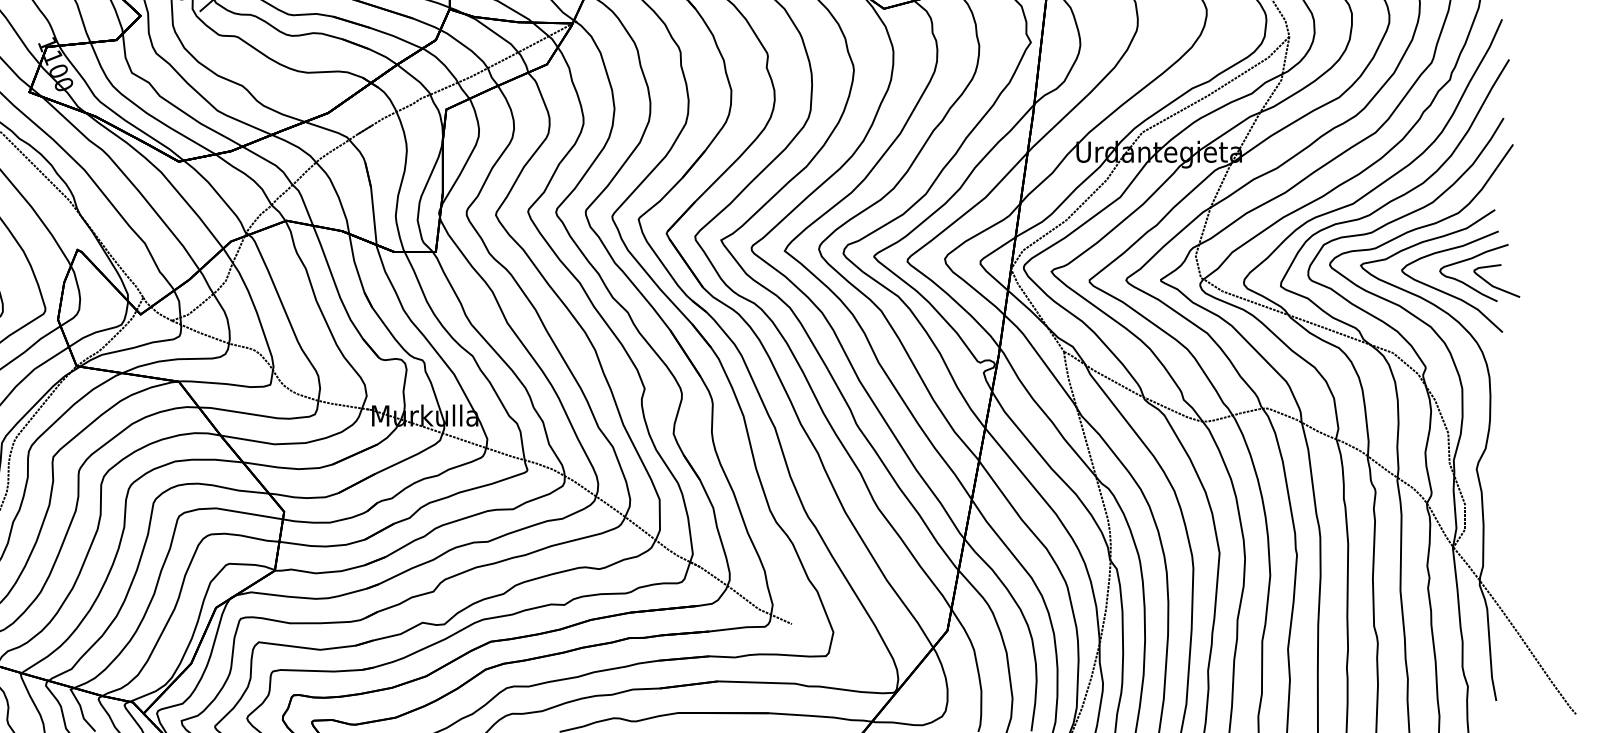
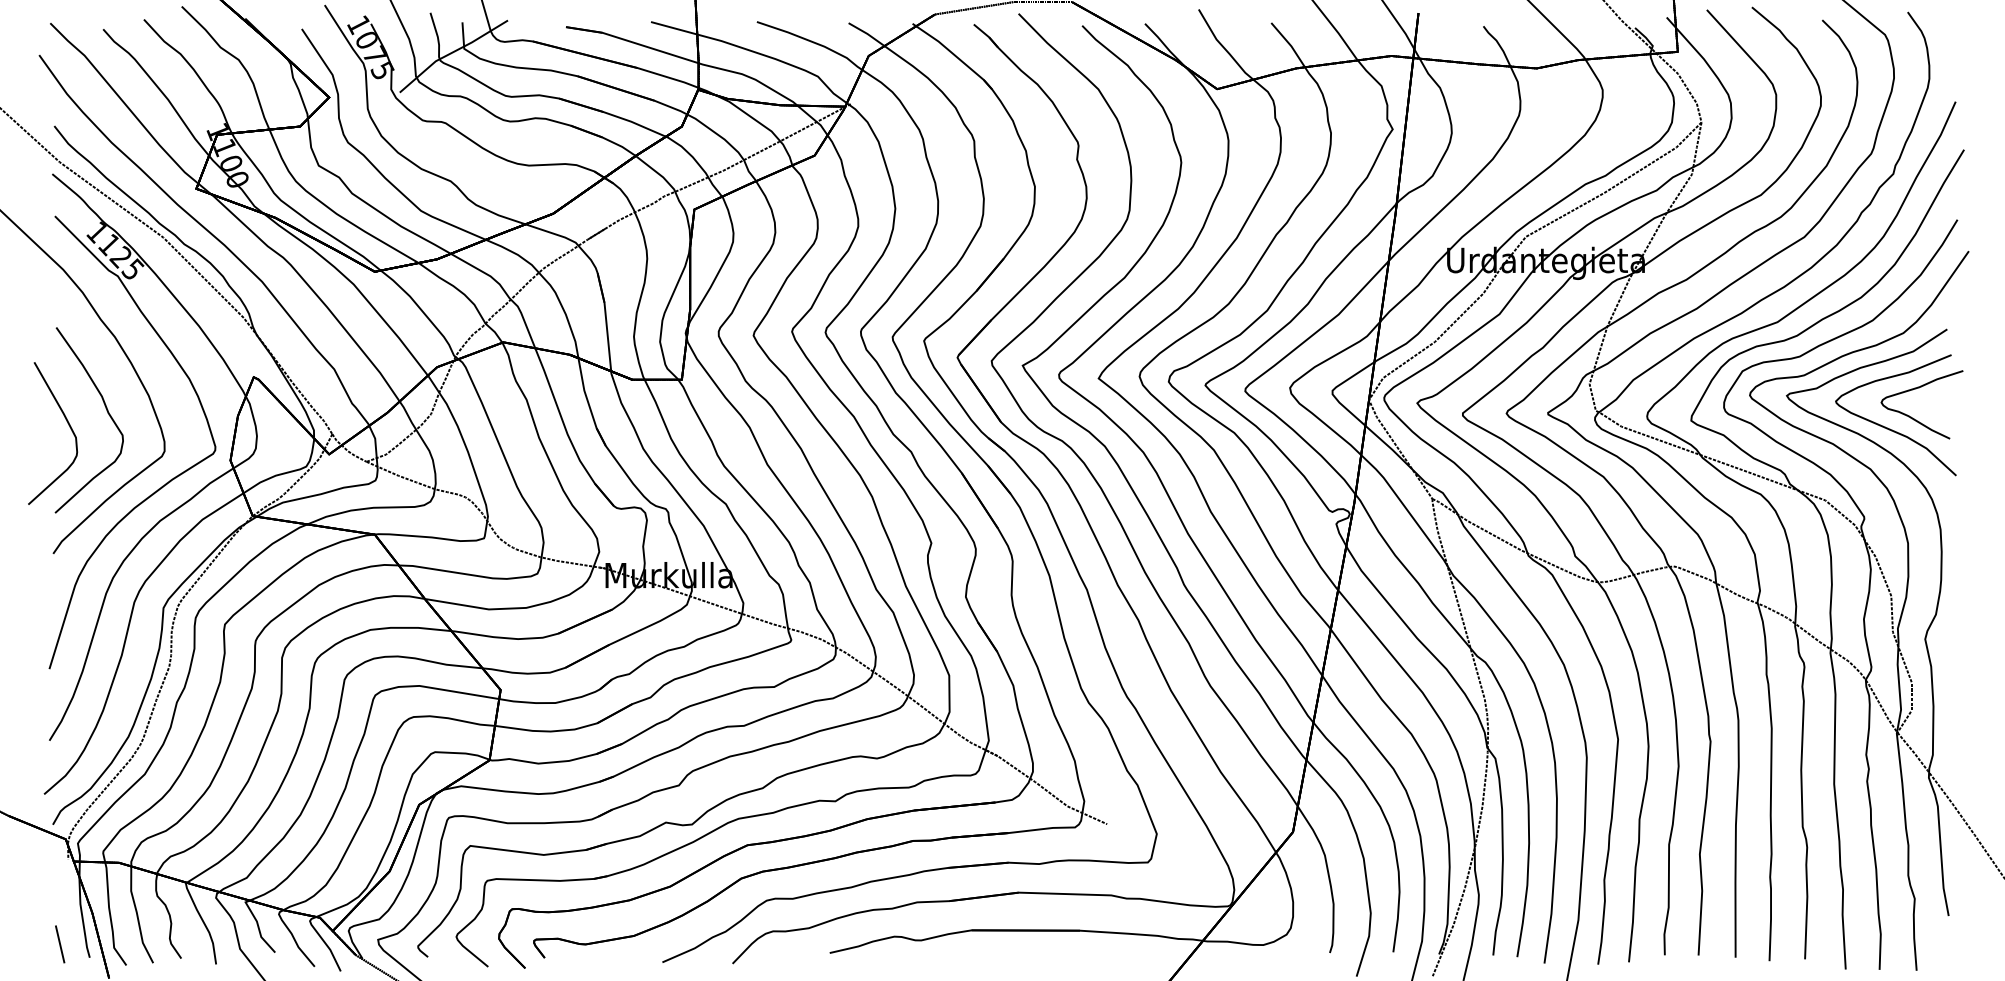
curve: (1495, 286) -> (1947, 420), removed

